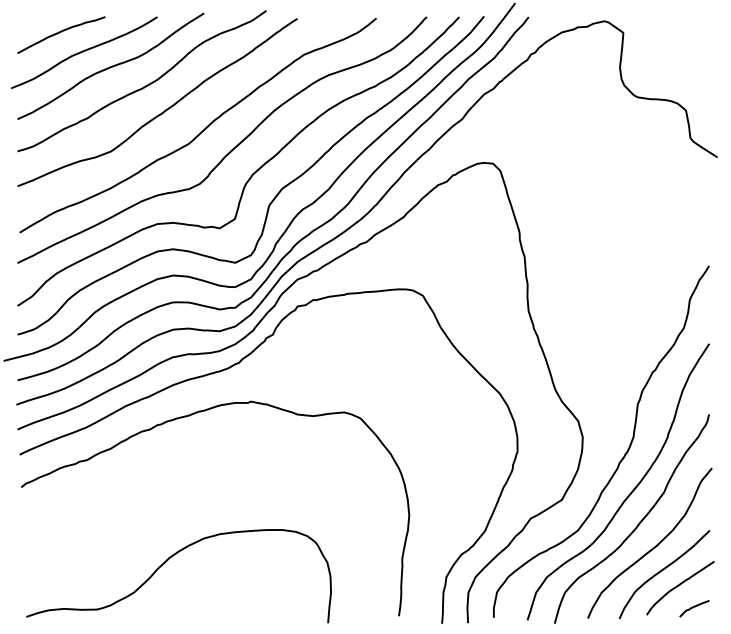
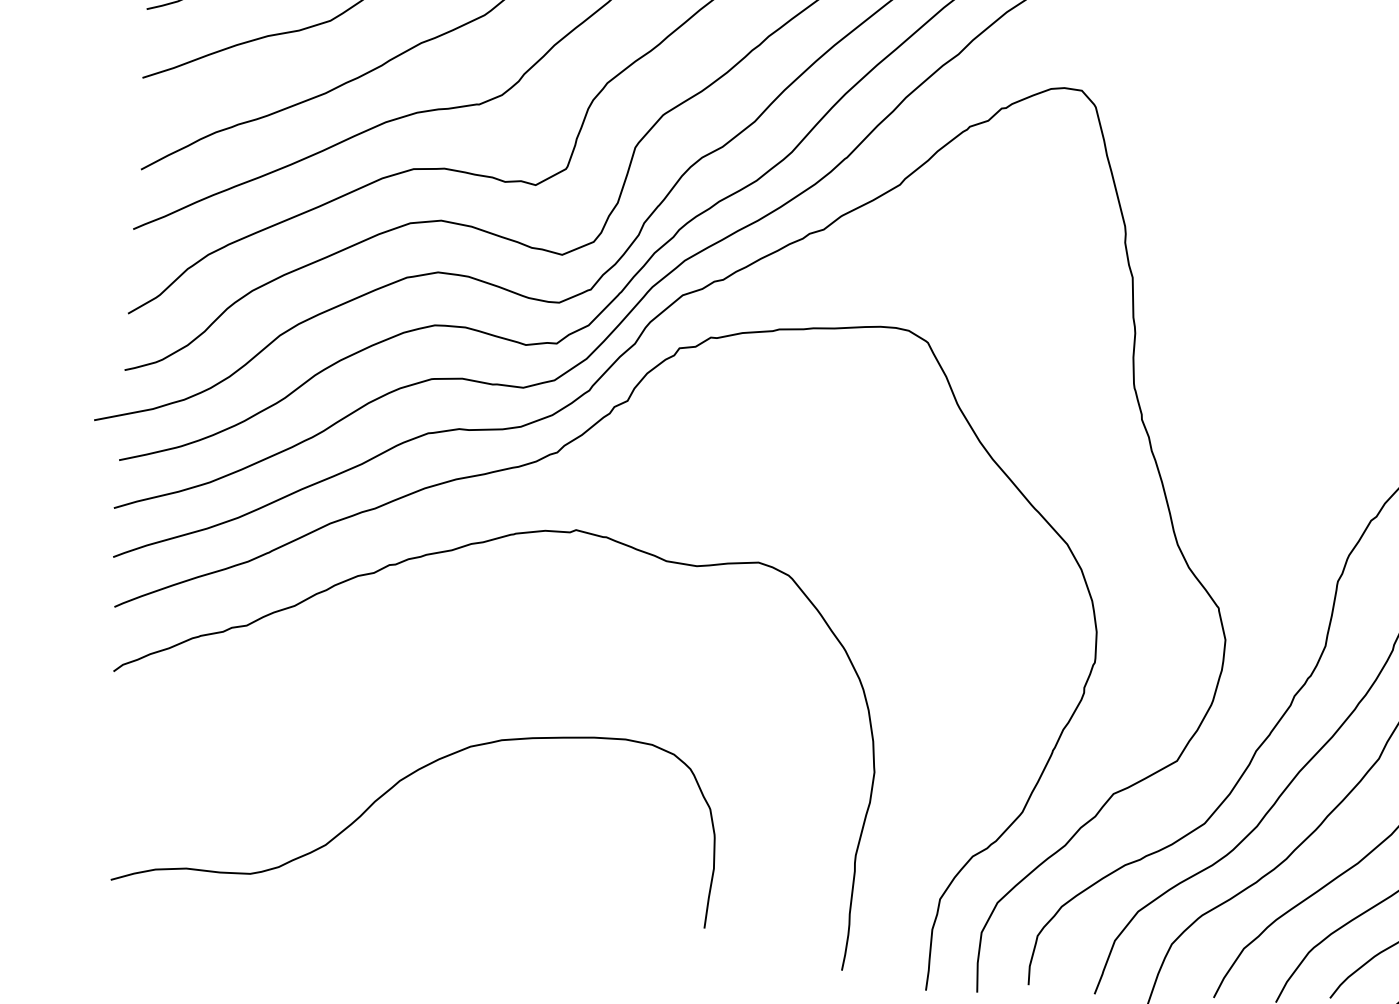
curve: (165, 563) -> (391, 791), moved

